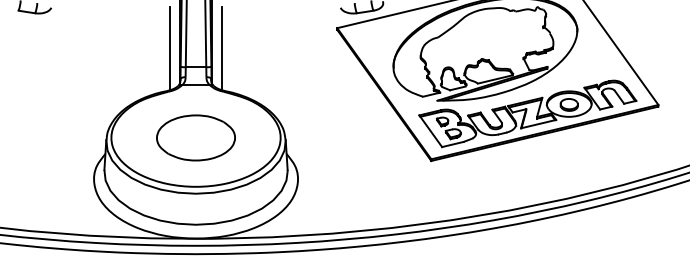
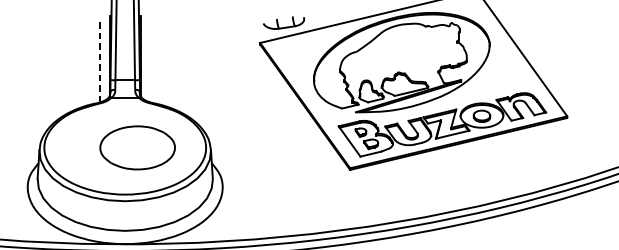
line: (169, 48) -> (99, 62), solid -> dashed
line: (222, 48) -> (150, 62), removed
part: (195, 137) -> (137, 147), moved

